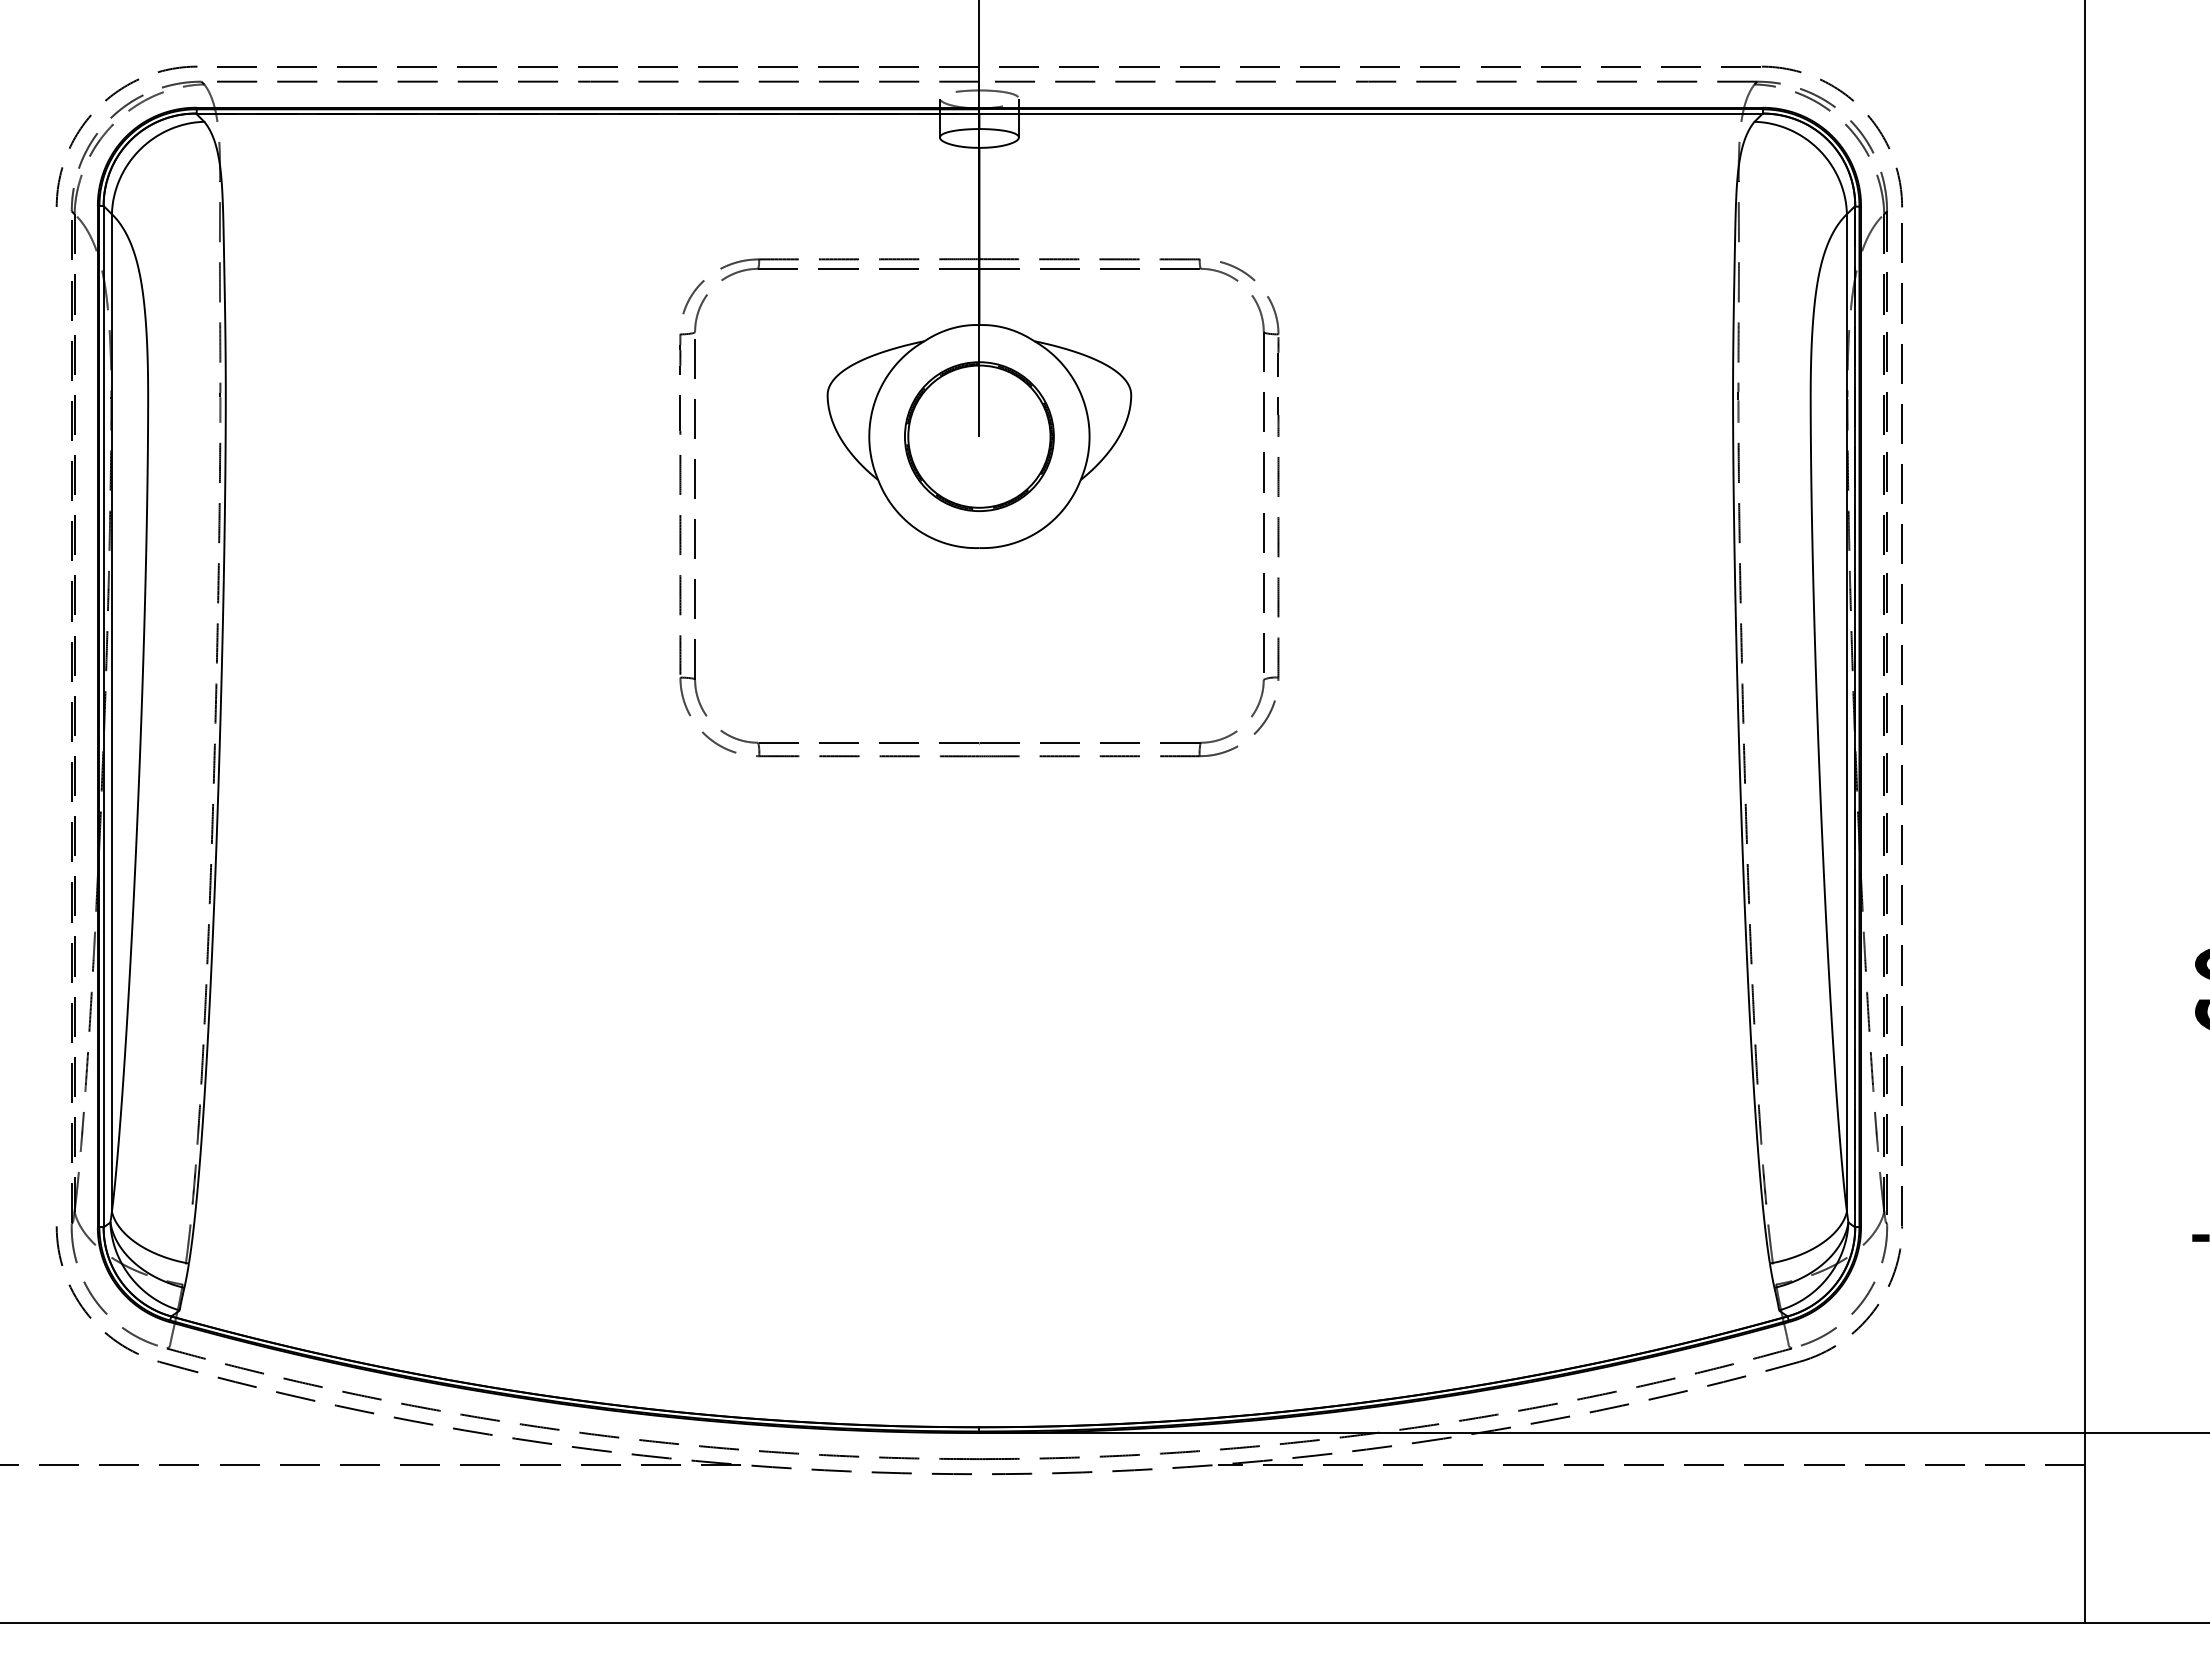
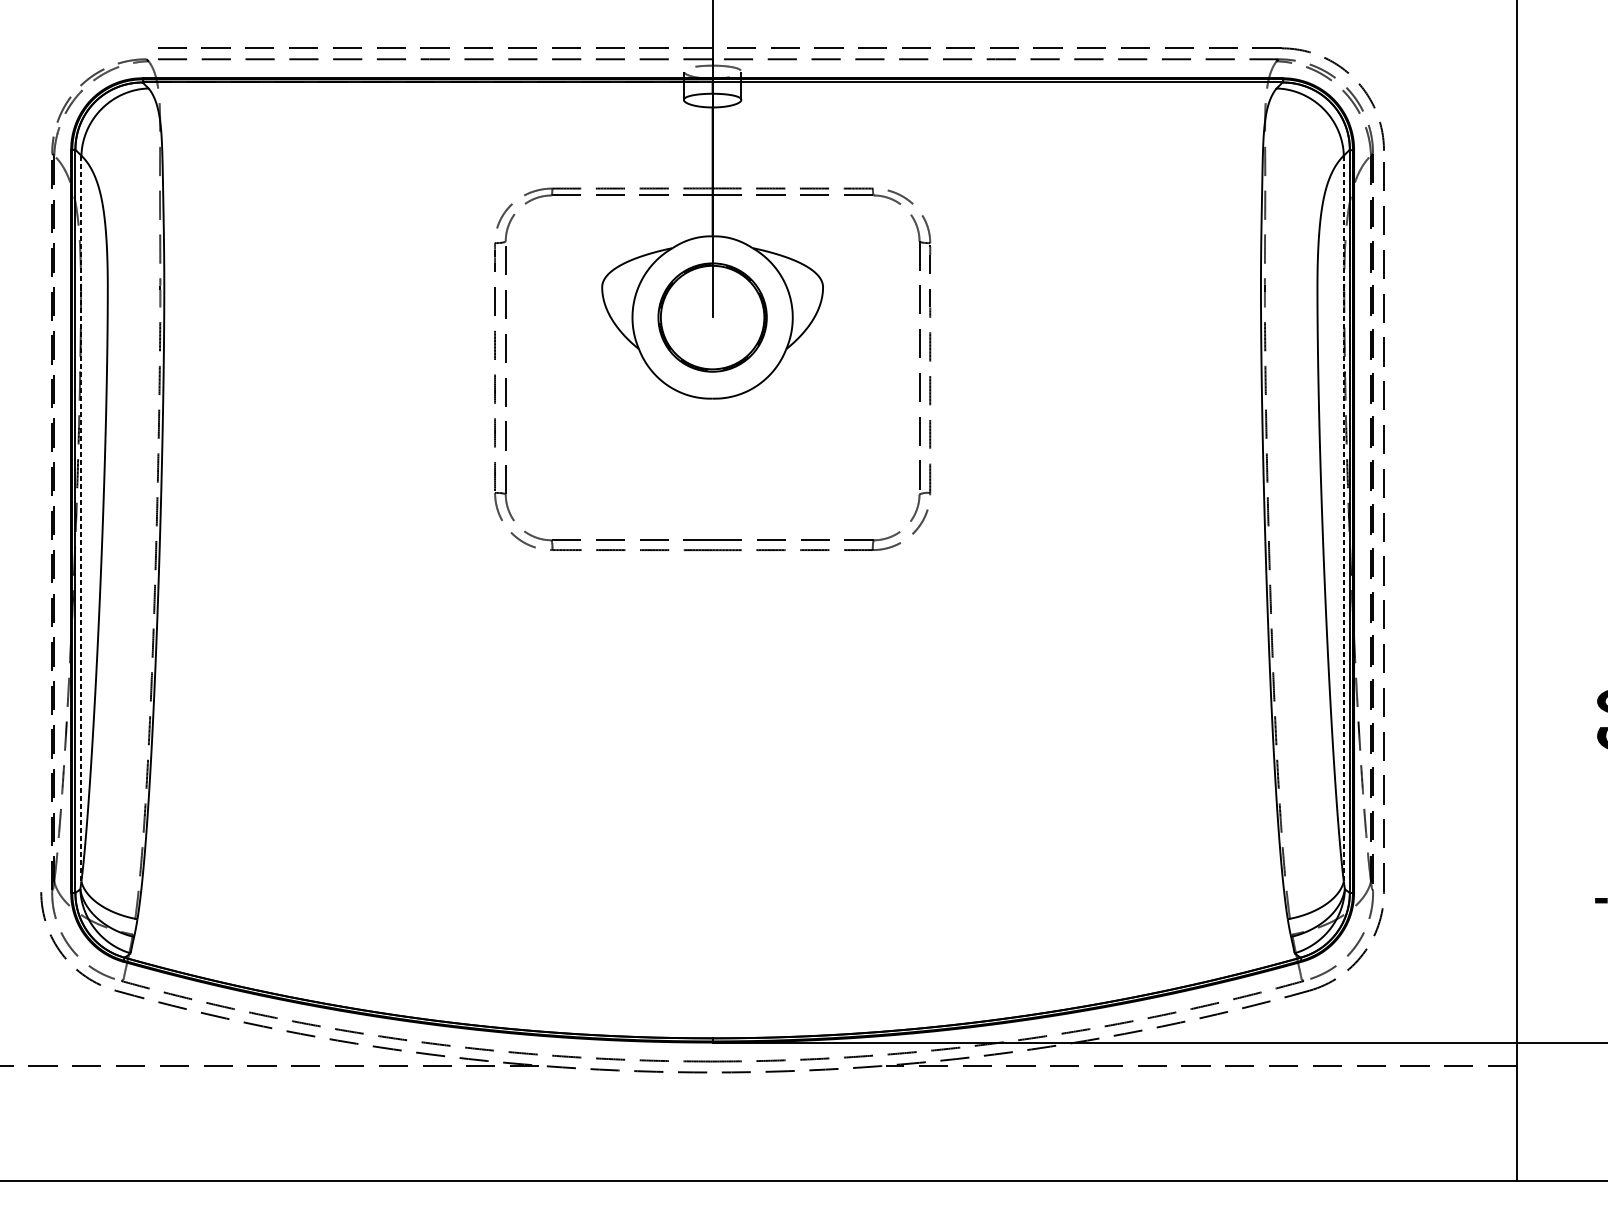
arc: (106, 101) -> (77, 73), removed
line: (111, 713) -> (81, 519), solid -> dashed
line: (1846, 713) -> (1343, 519), solid -> dashed

